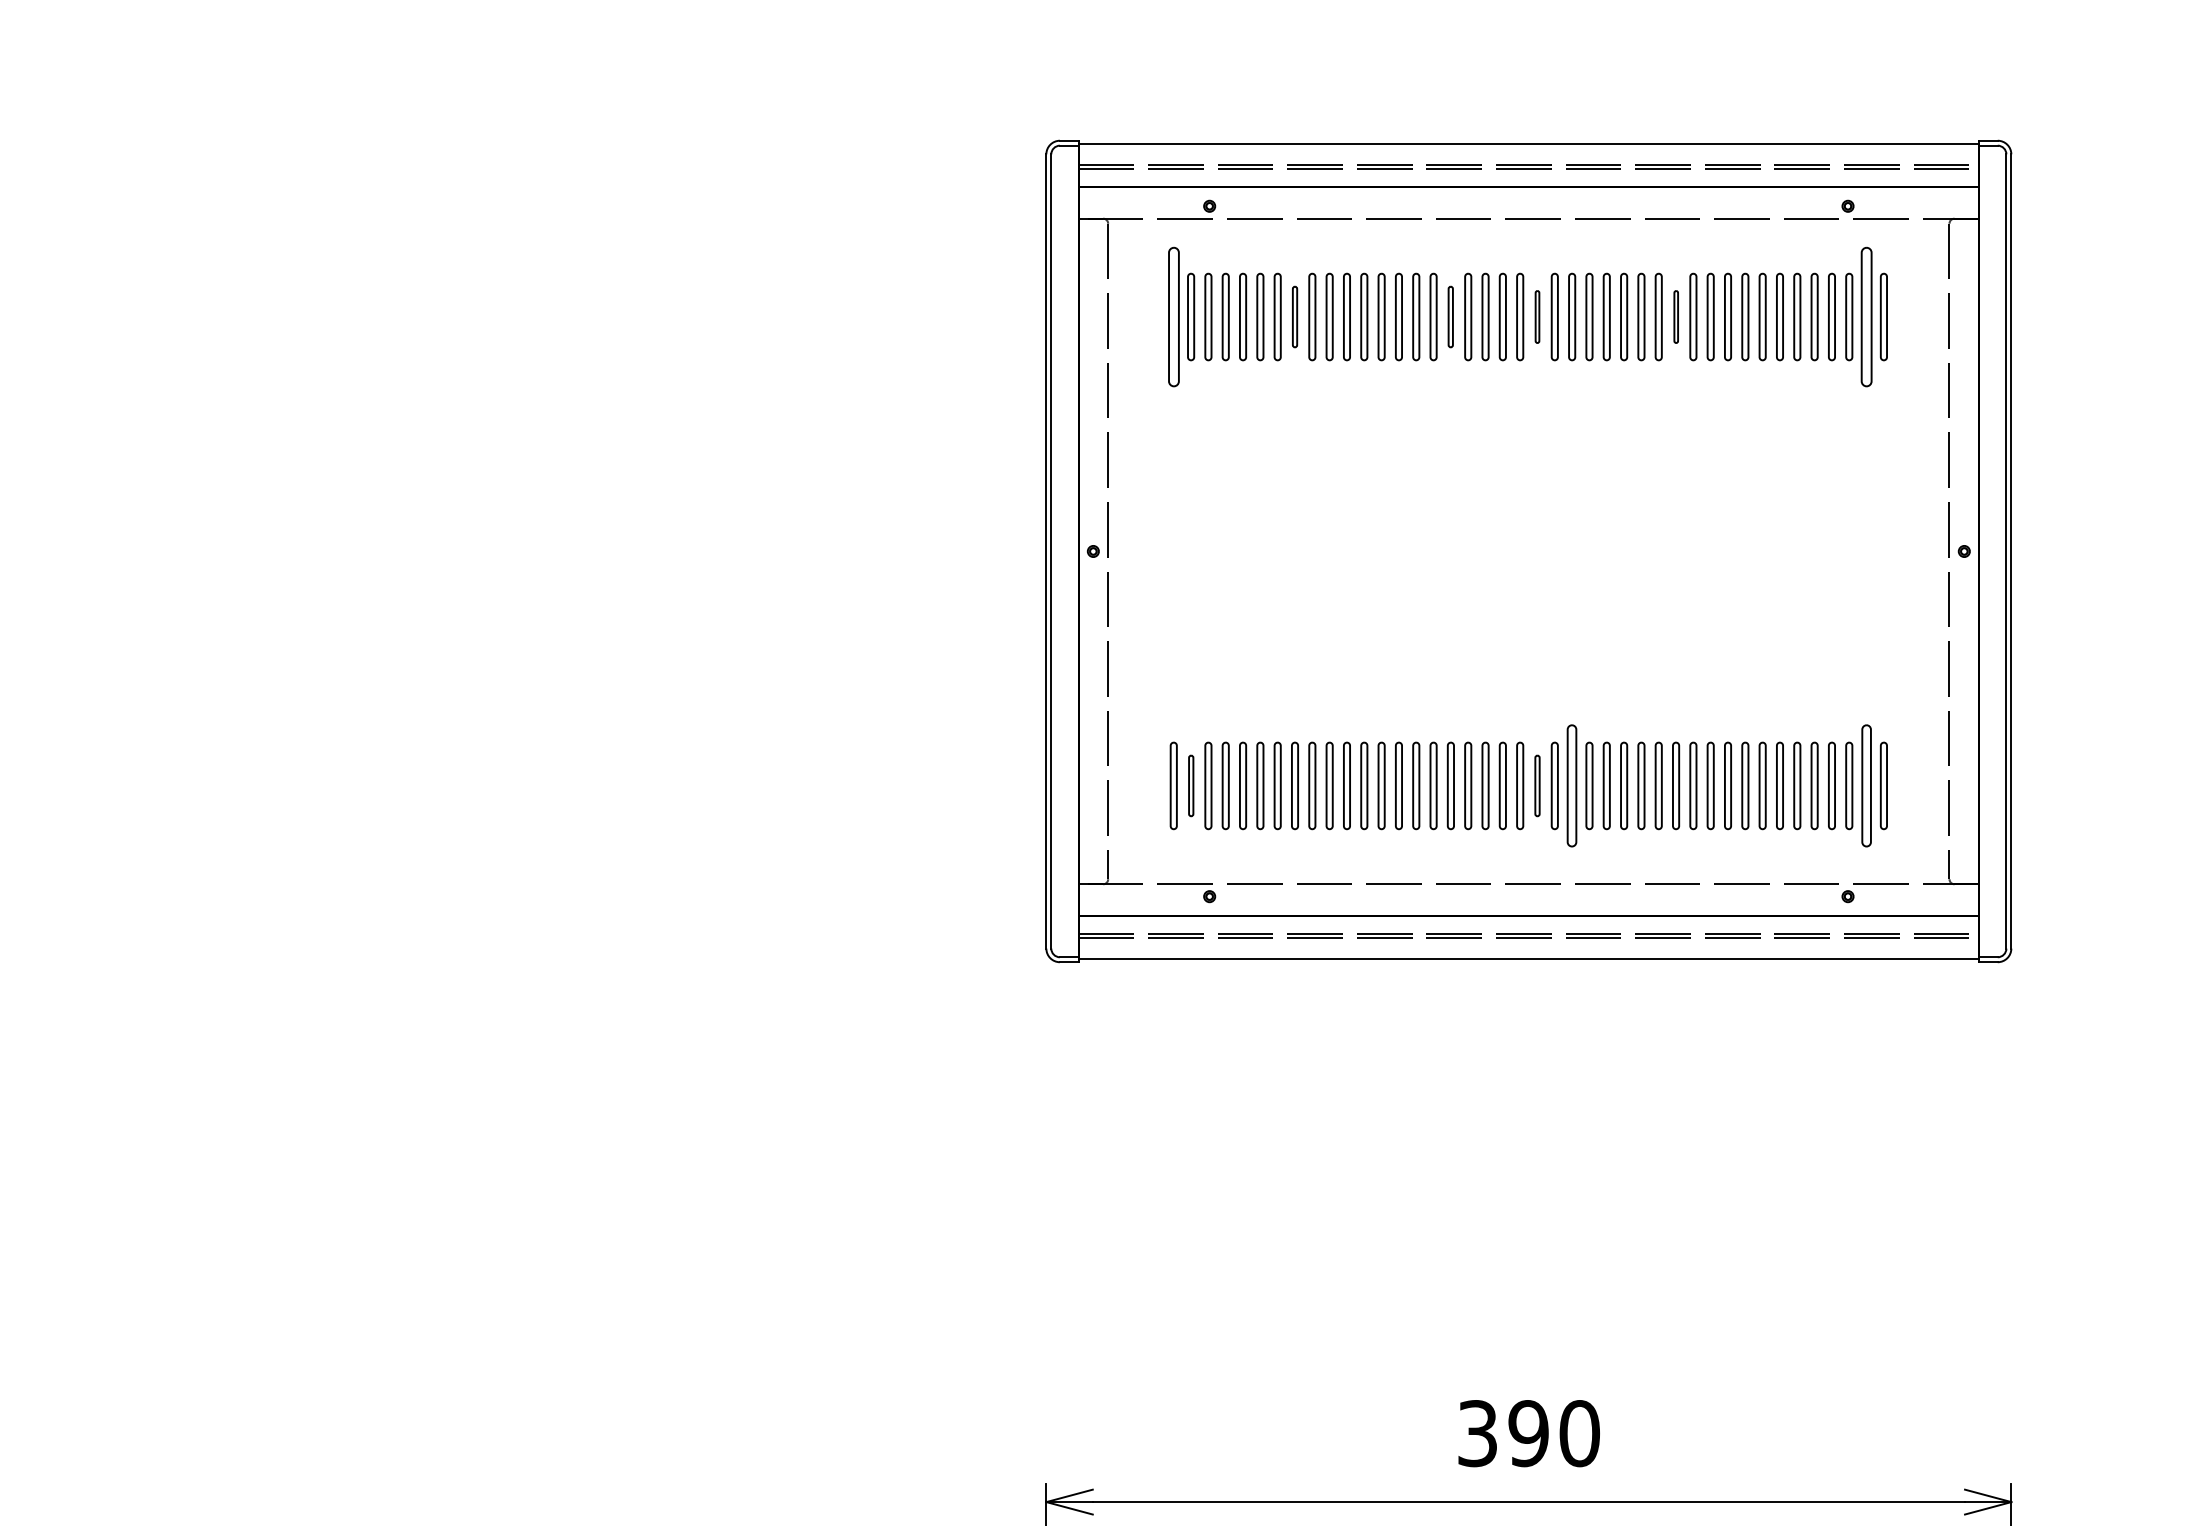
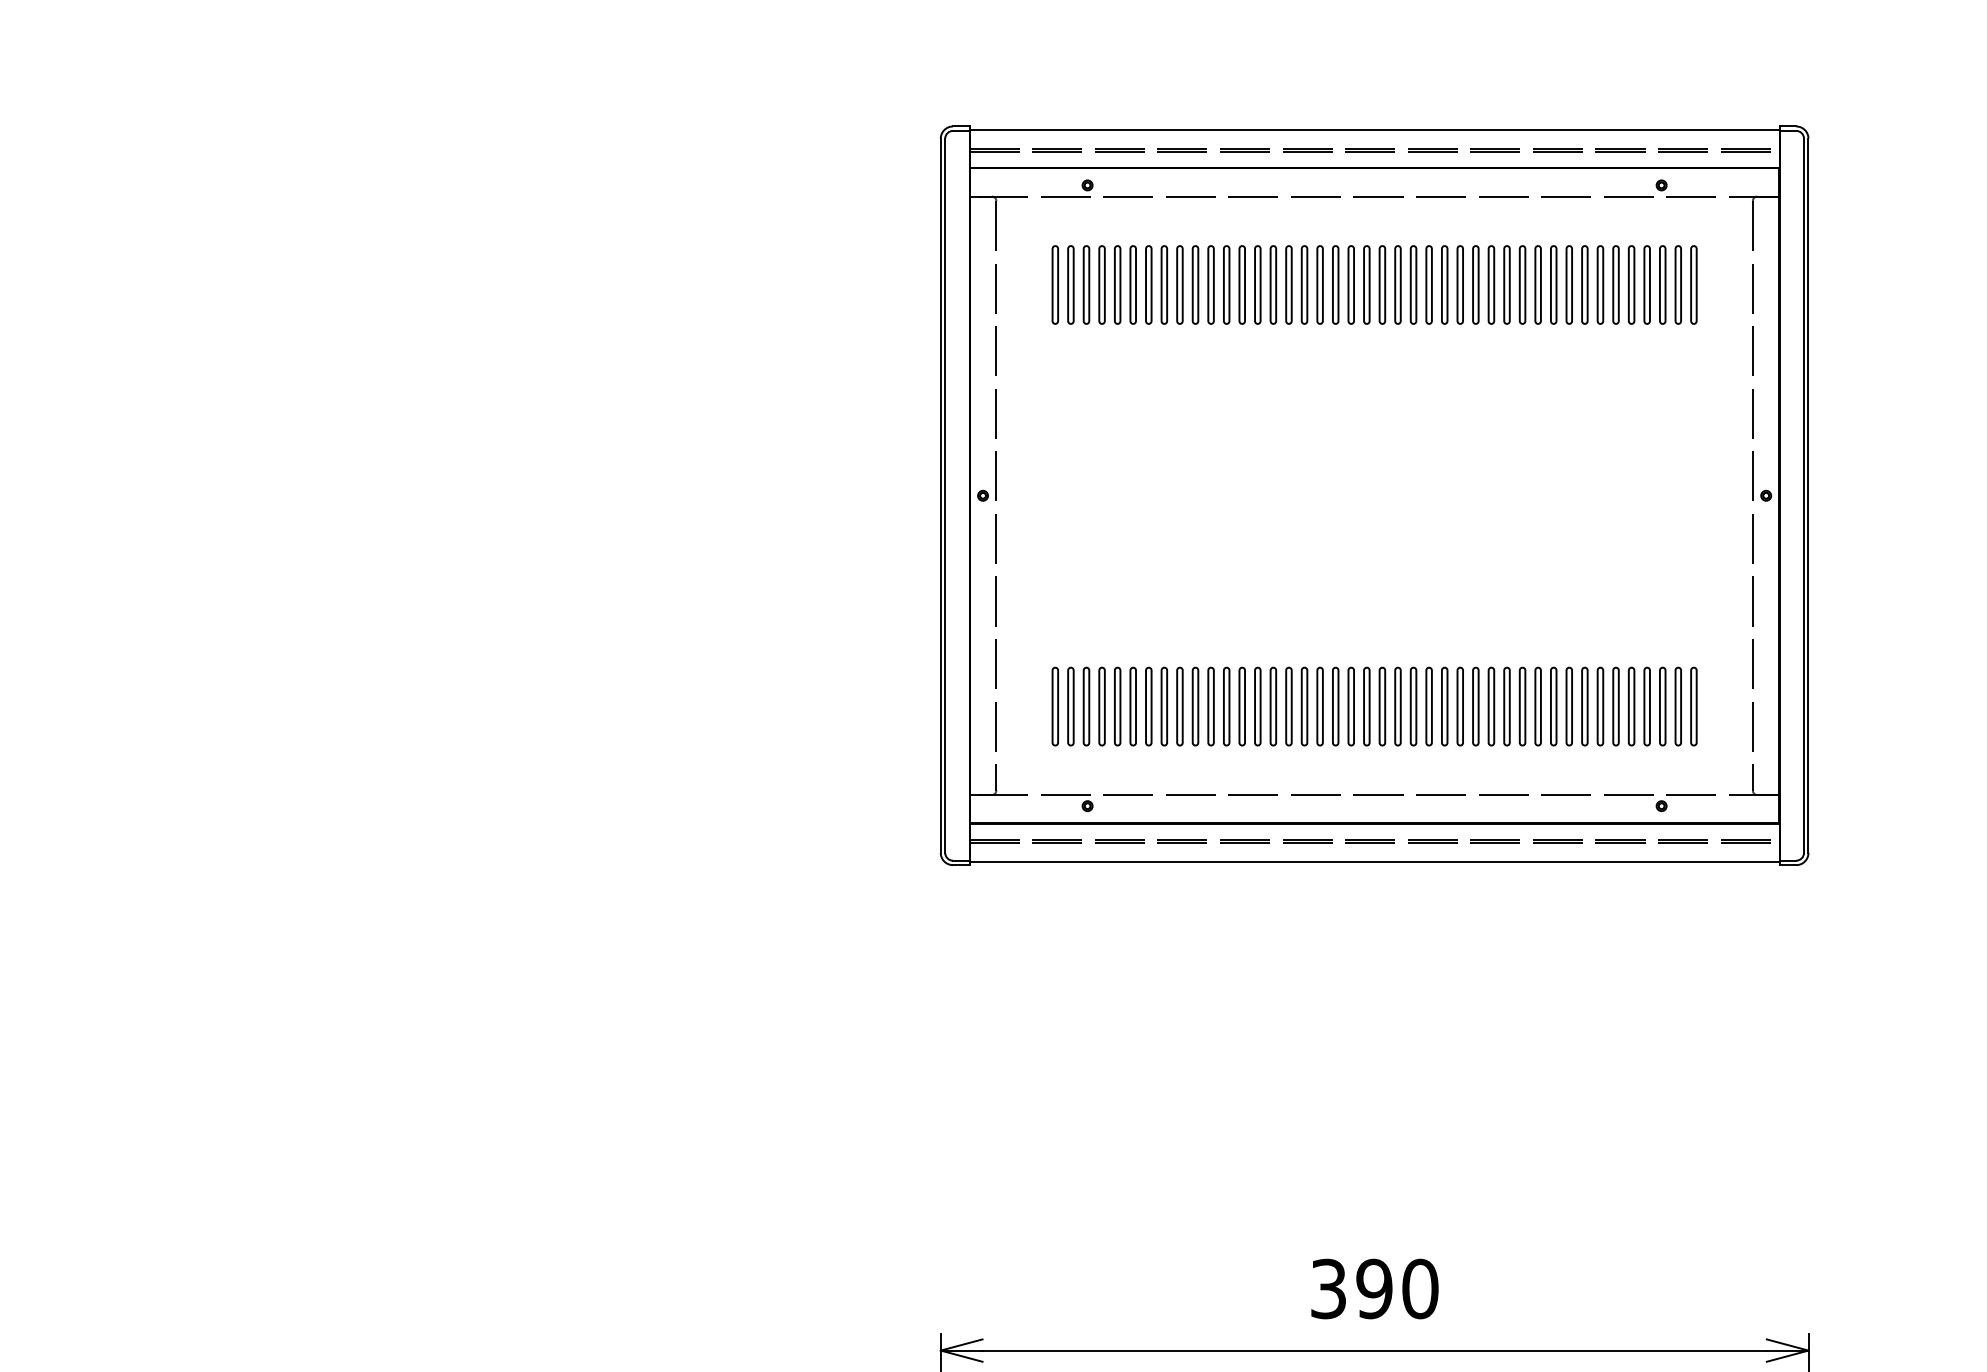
part: (1173, 316) -> (1055, 284), size x0.62
part: (1294, 316) -> (1163, 284), size x1.43
part: (1450, 316) -> (1304, 284), size x1.43
part: (1537, 316) -> (1382, 284), size x1.67
part: (1676, 316) -> (1507, 284), size x1.67
part: (1866, 316) -> (1678, 284), size x0.62
part: (1191, 785) -> (1071, 706), size x1.43
part: (1537, 785) -> (1382, 706), size x1.43
part: (1572, 785) -> (1413, 706), size x0.71
part: (1866, 785) -> (1678, 706), size x0.71

